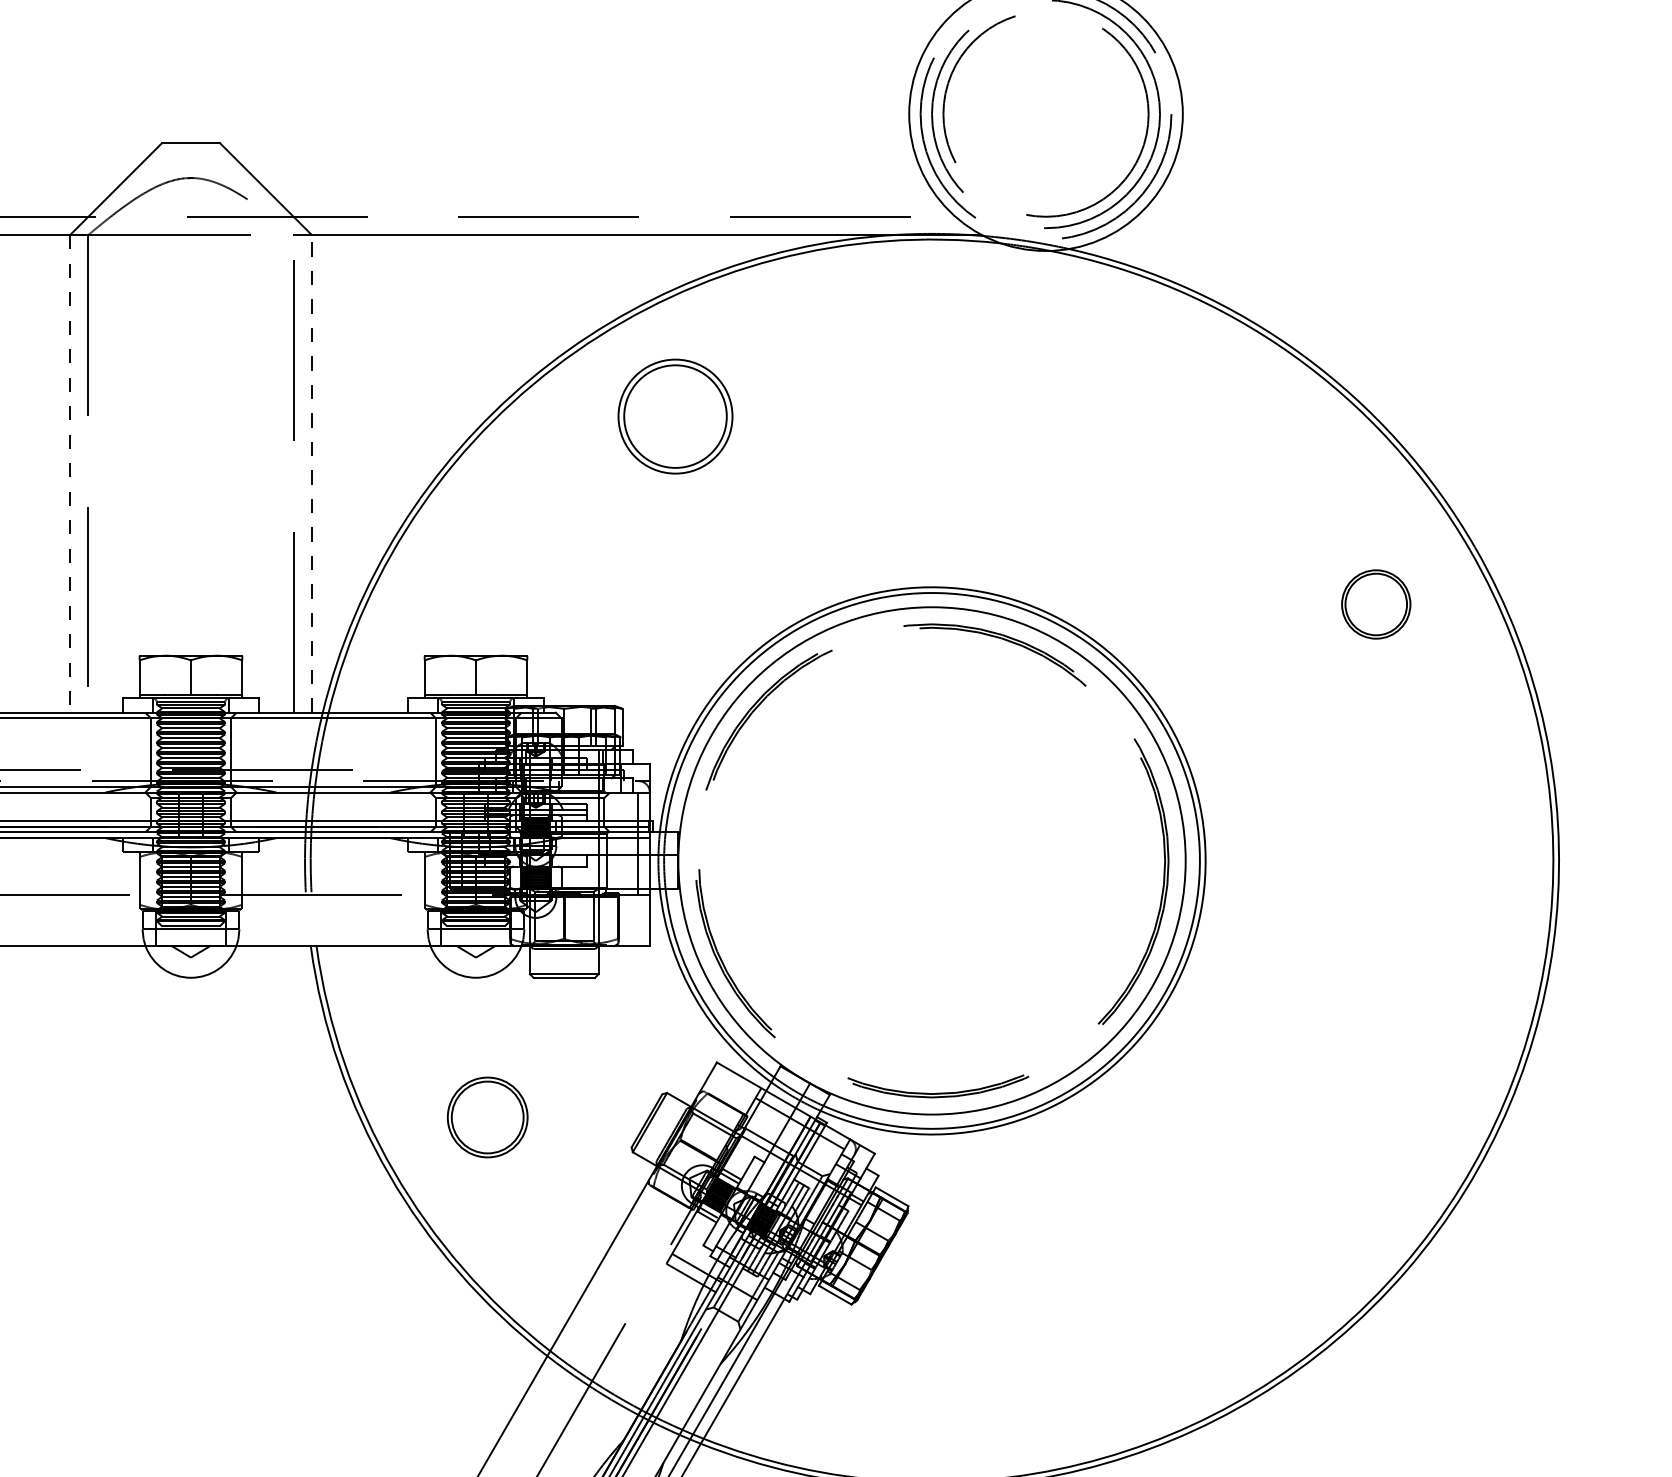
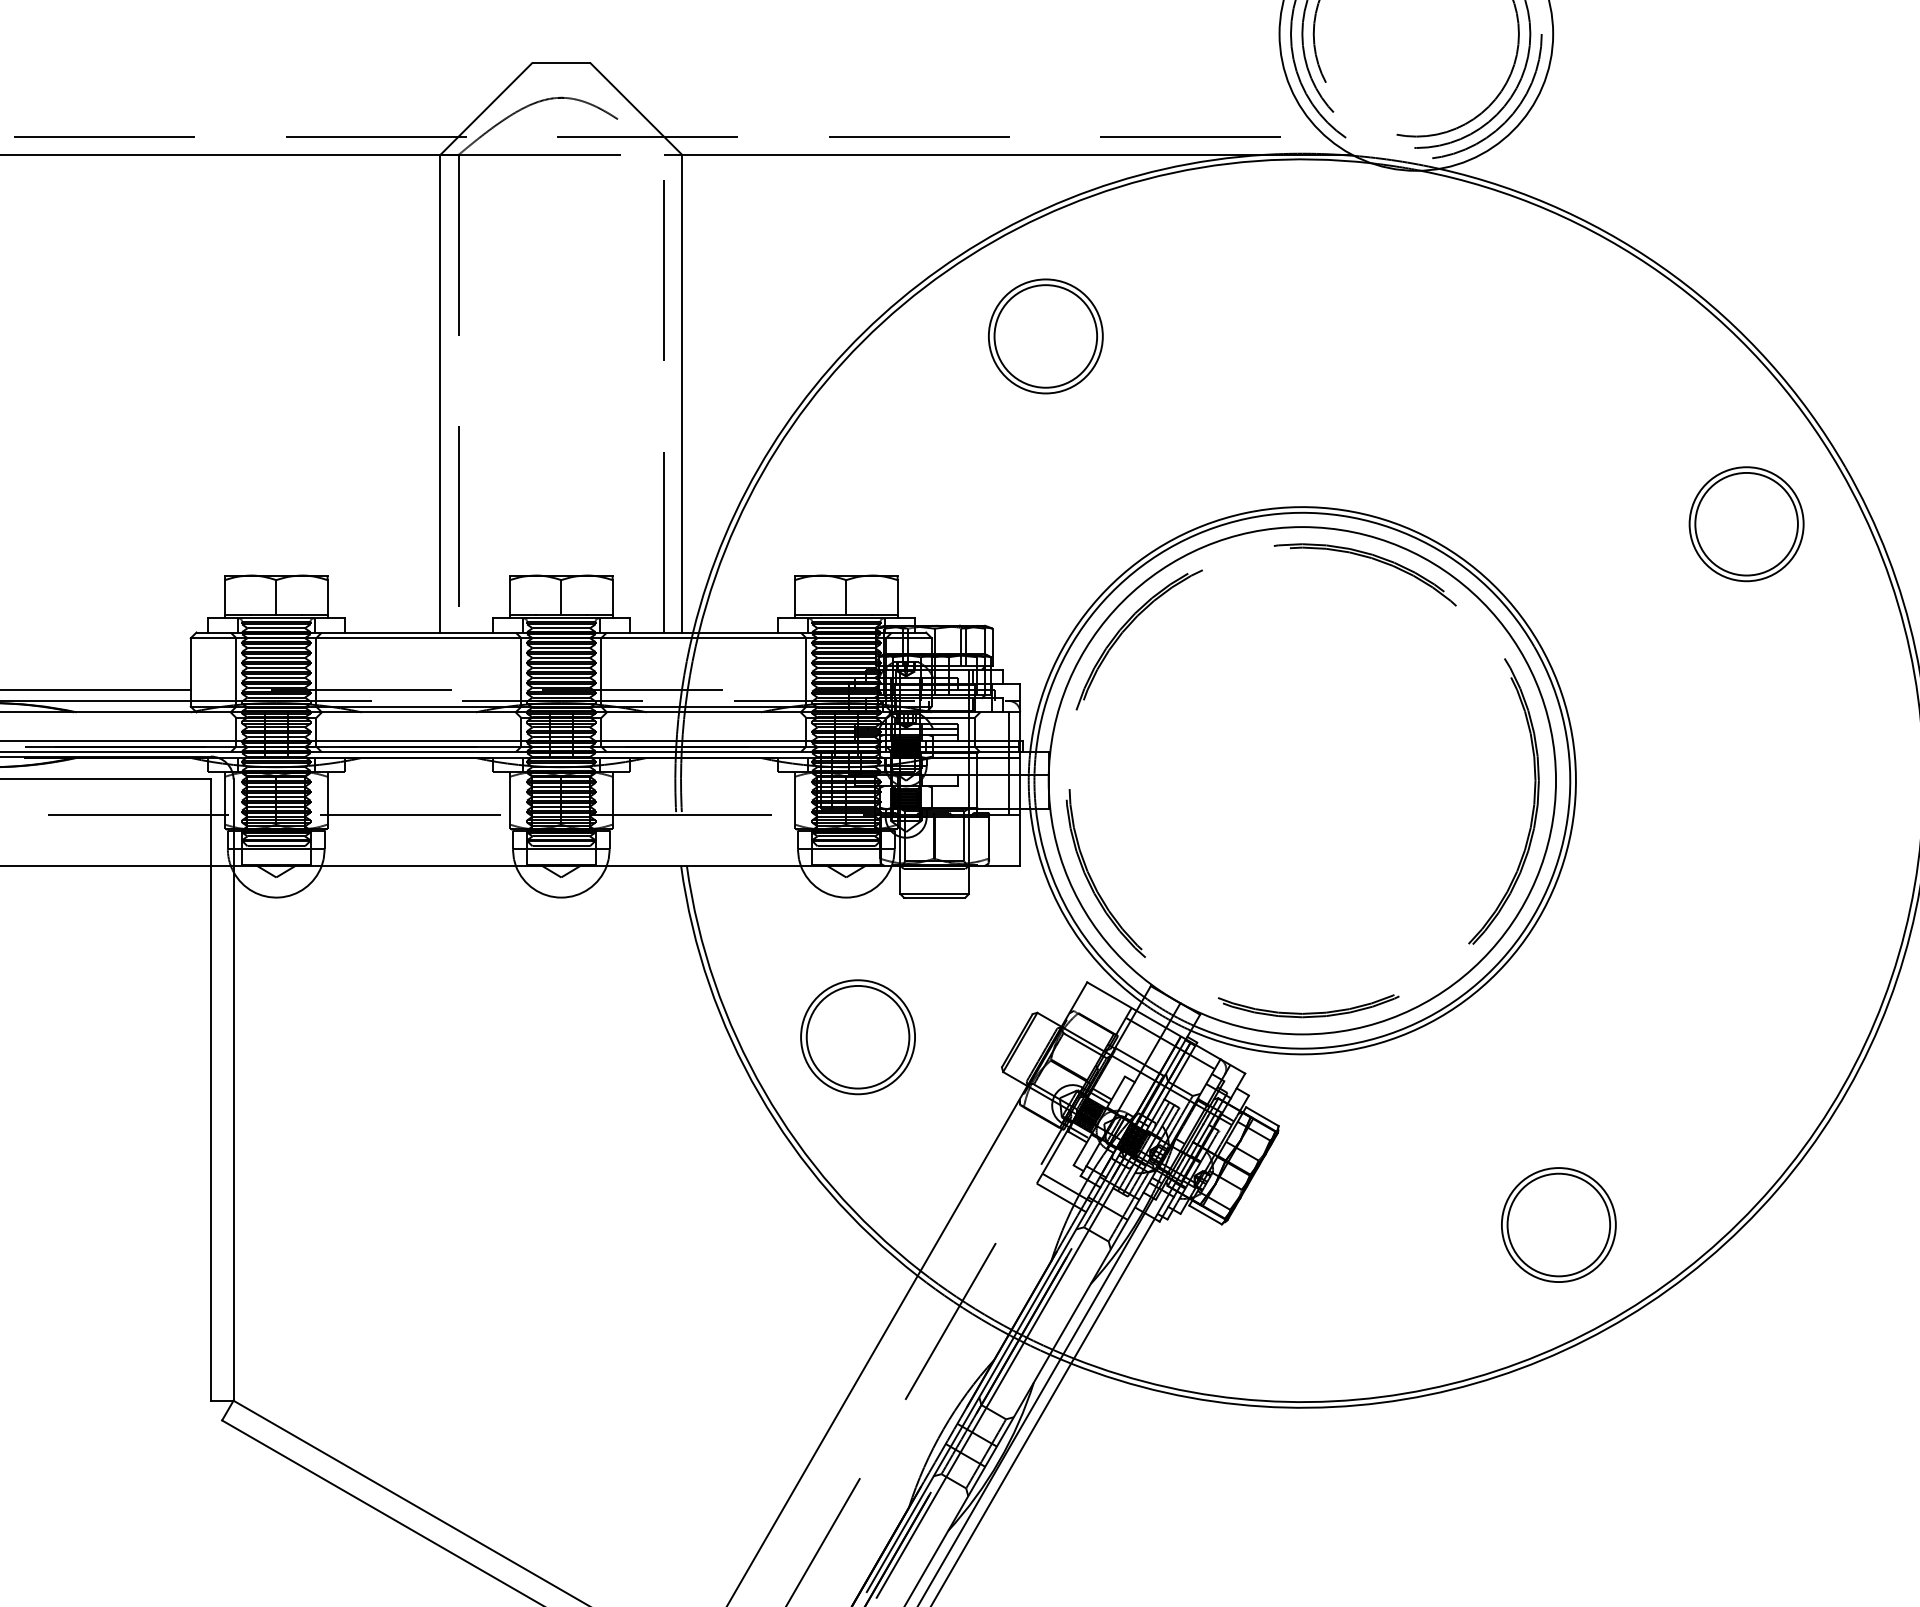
line: (70, 473) -> (440, 393), dashed -> solid
line: (312, 473) -> (682, 393), dashed -> solid
part: (1376, 604) -> (1746, 524), size x1.67
part: (487, 1117) -> (857, 1037), size x1.43
part: (1188, 1304) -> (1558, 1224), added

